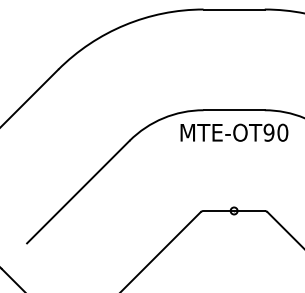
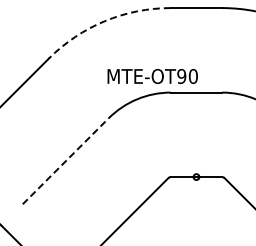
arc: (124, 25) -> (104, 21), solid -> dashed
text: (234, 132) -> (152, 76), moved
line: (78, 192) -> (65, 161), solid -> dashed

